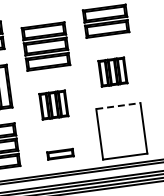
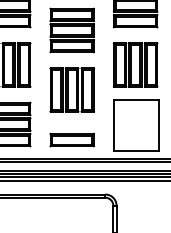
part: (112, 71) -> (135, 64), size x1.67
part: (53, 104) -> (71, 89), size x1.67
line: (118, 105) -> (136, 99), dashed -> solid
part: (59, 153) -> (71, 139), size x1.67

